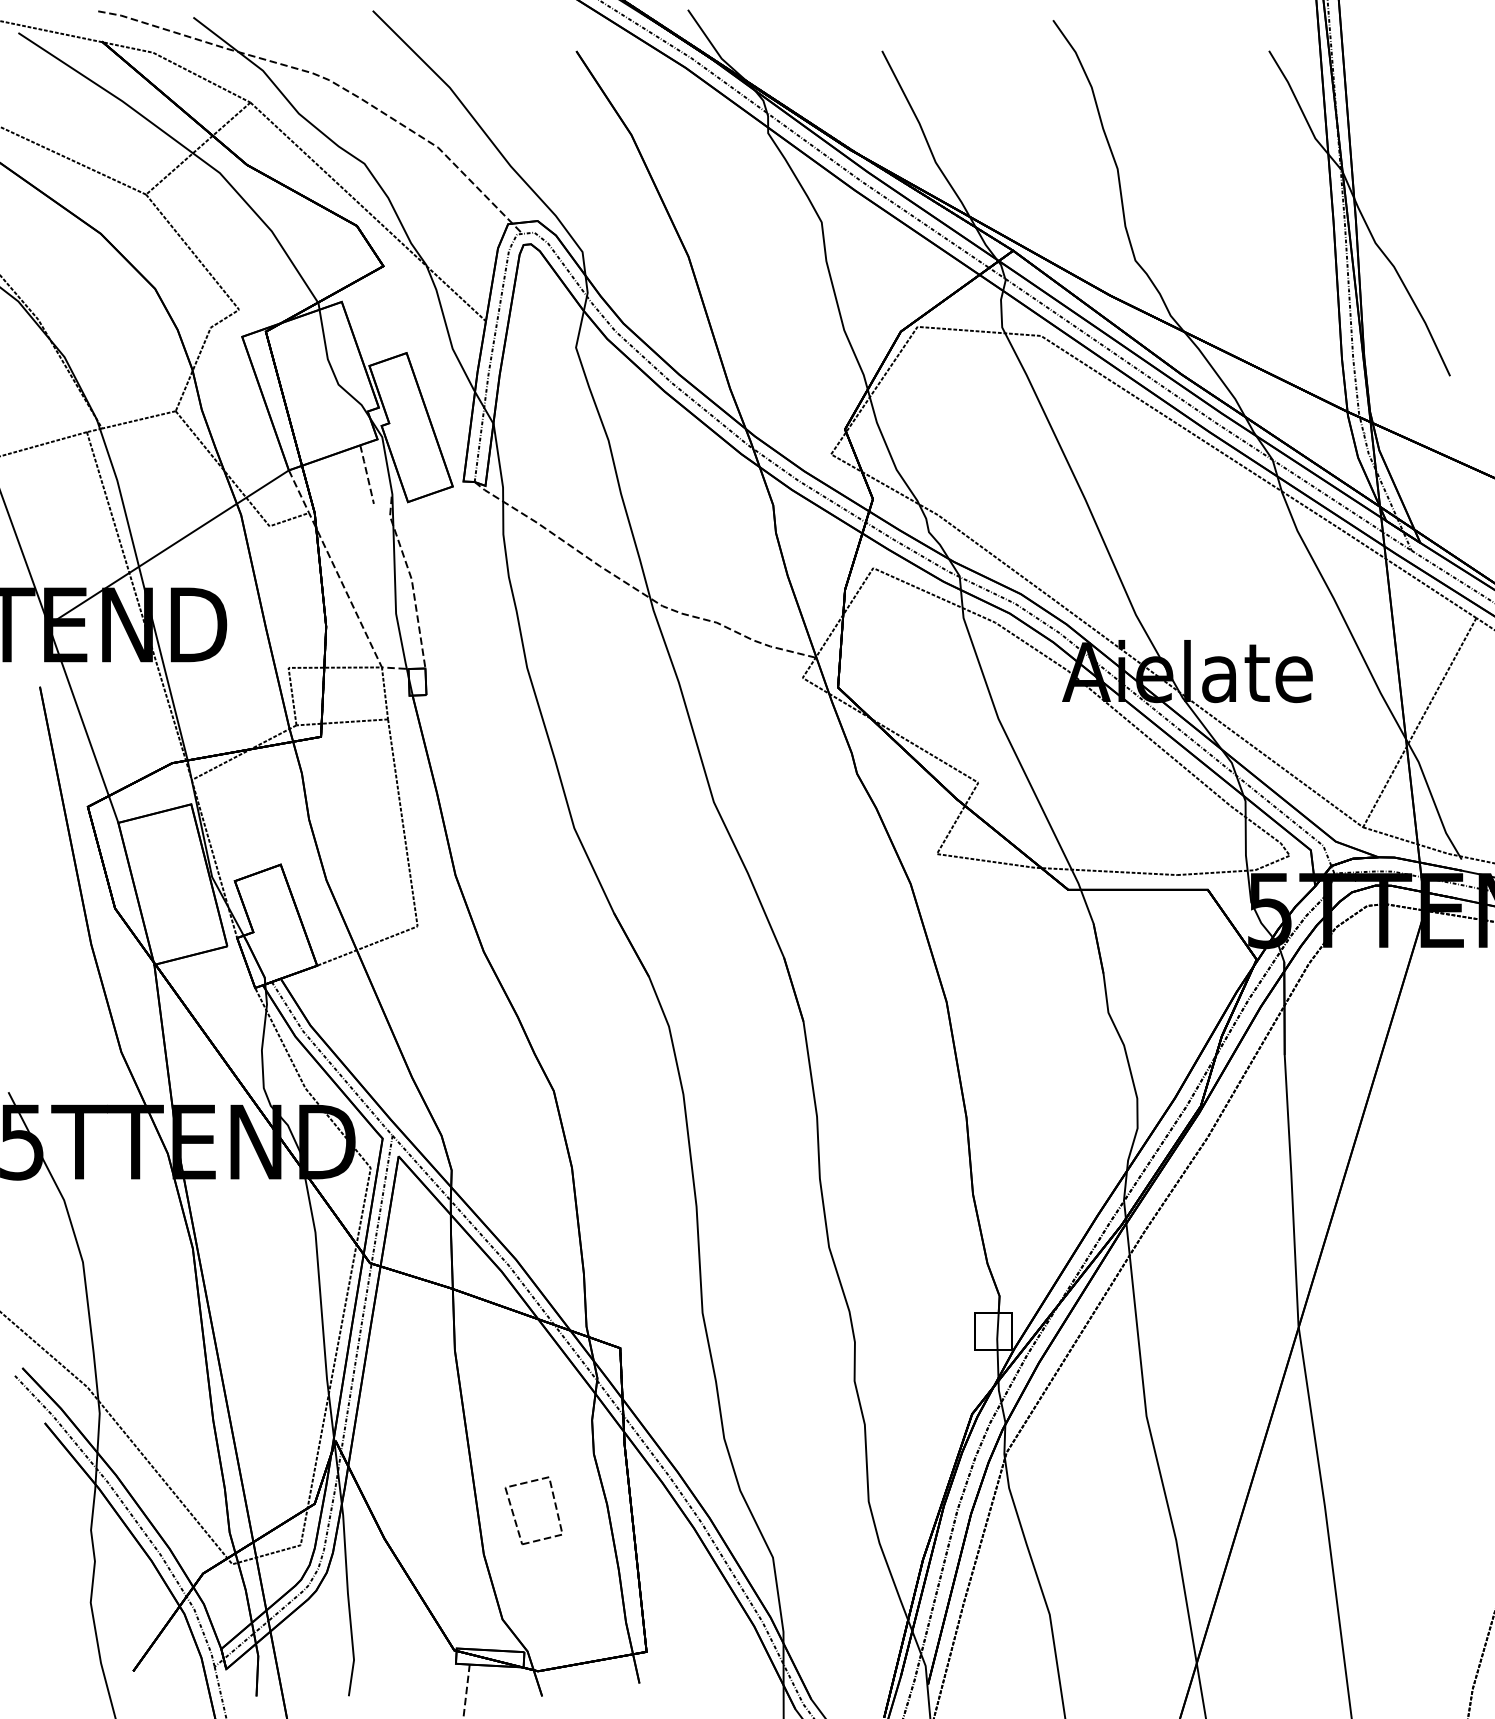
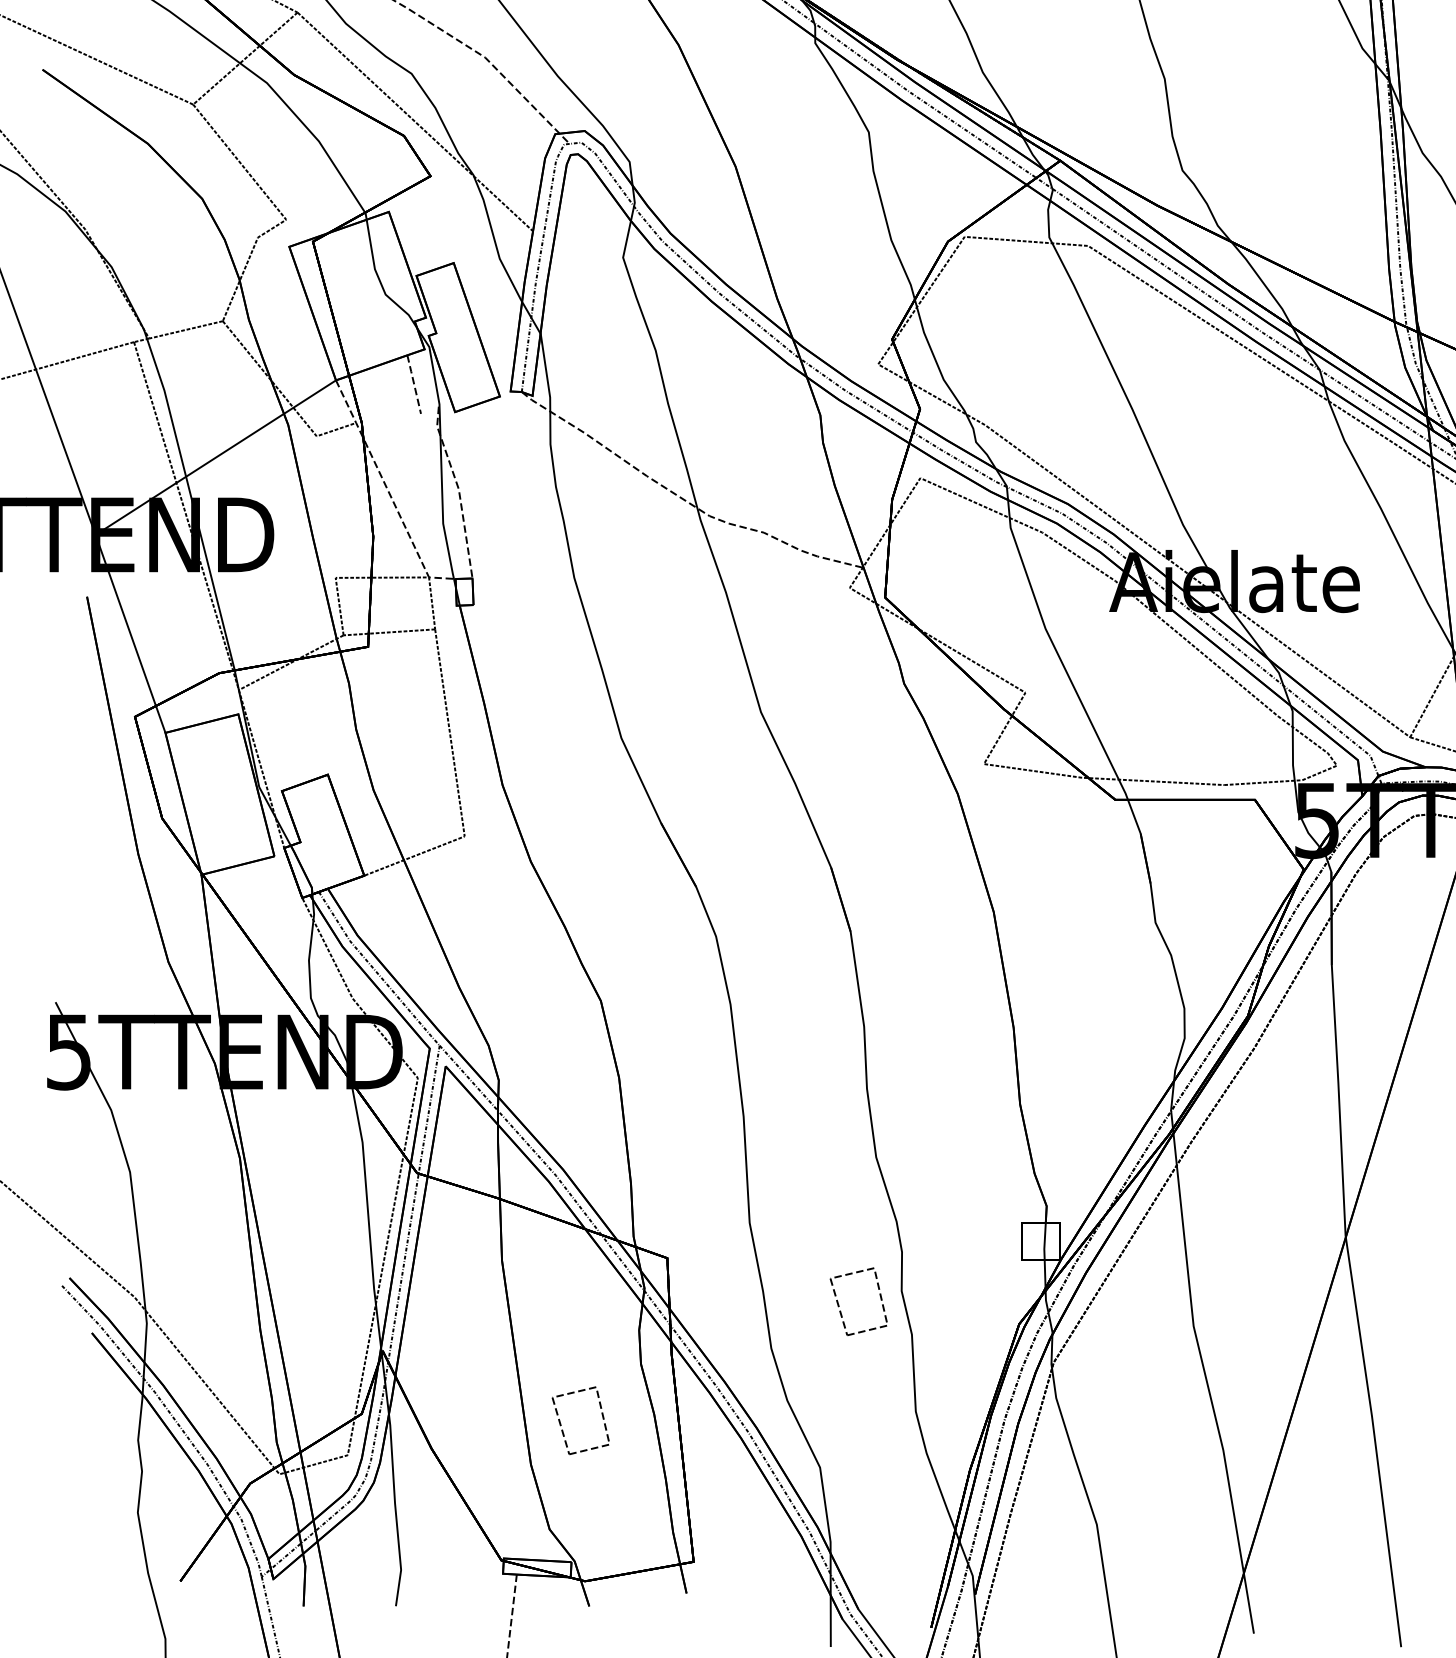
part: (792, 1395) -> (839, 1305), added

